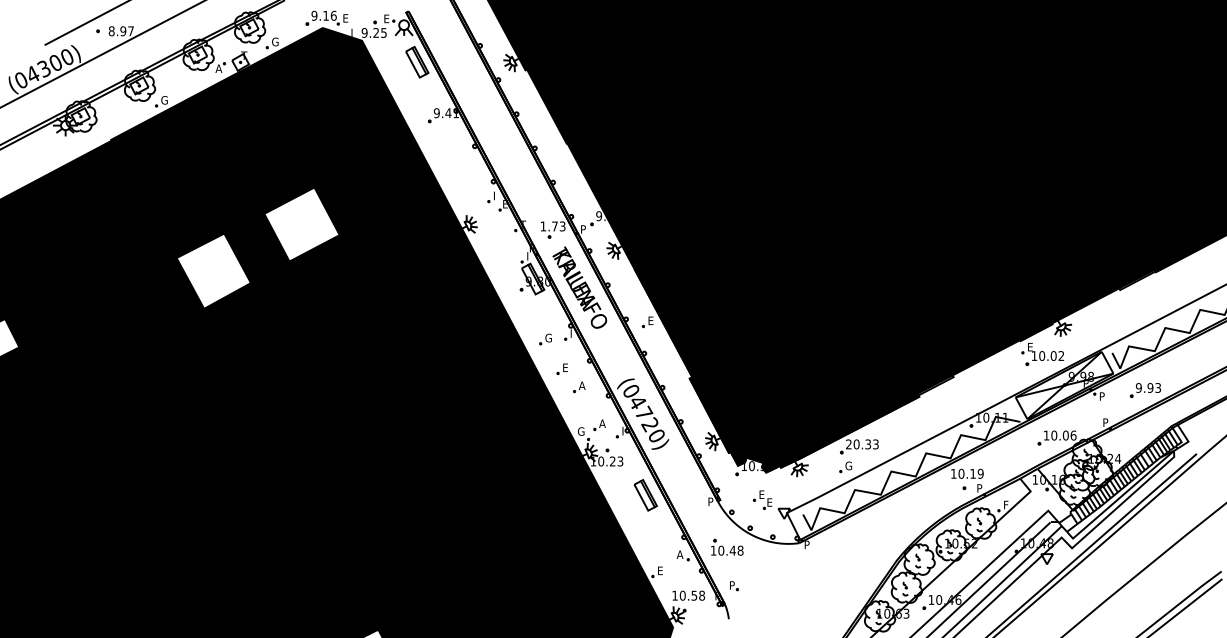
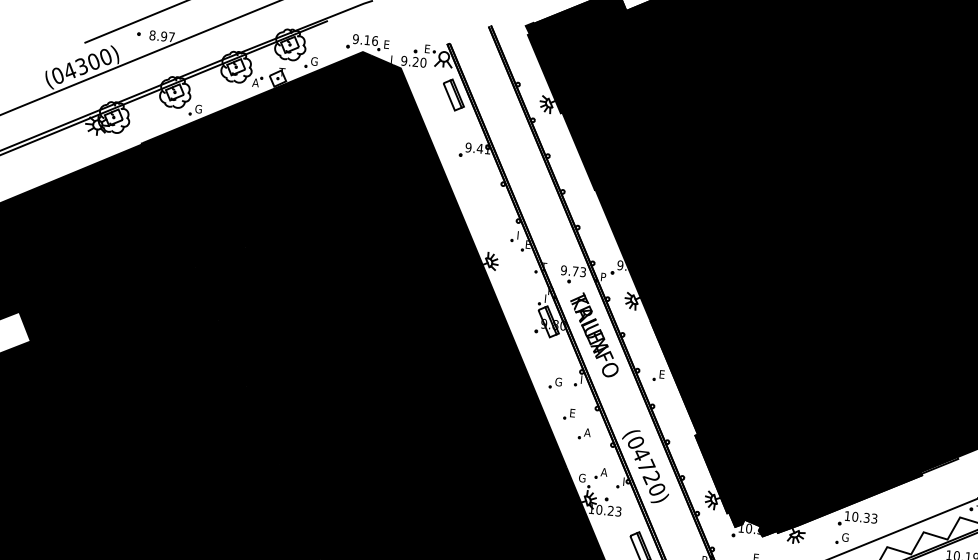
text: (383, 32) -> (423, 62), 9.25 -> 9.20
fill: (301, 224) -> (323, 245), added
text: (543, 226) -> (564, 270), 1.73 -> 9.73
fill: (213, 270) -> (231, 283), added
text: (848, 444) -> (847, 516), 20.33 -> 10.33

